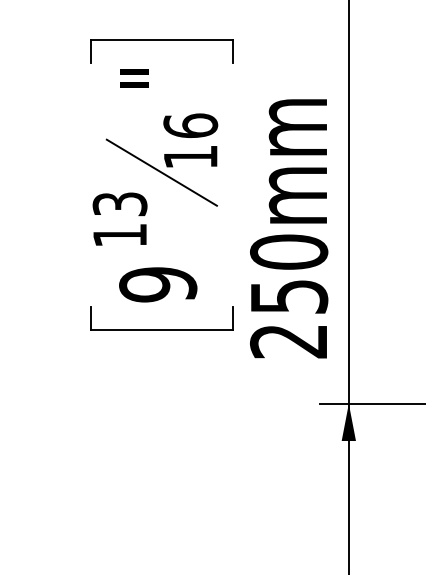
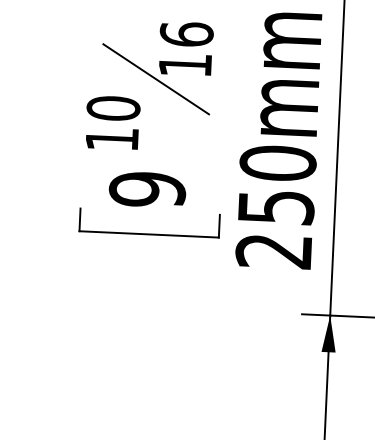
text: (119, 204) -> (112, 108), 13 -> 10

